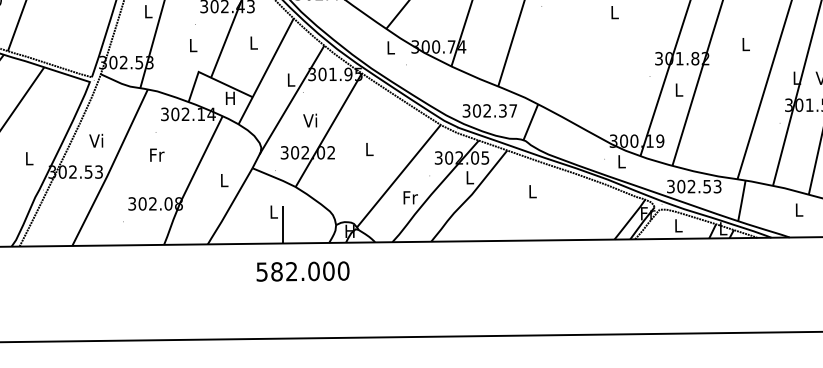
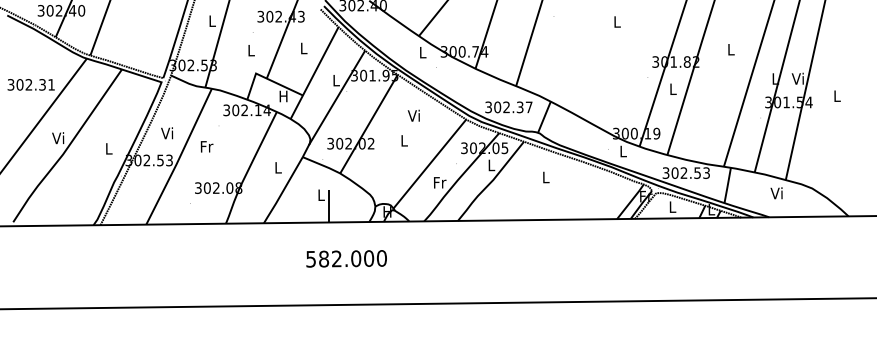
text: (309, 120) -> (413, 115), moved
text: (156, 154) -> (206, 146), moved
text: (798, 210) -> (776, 193), L -> Vi
text: (302, 271) -> (346, 258), moved

